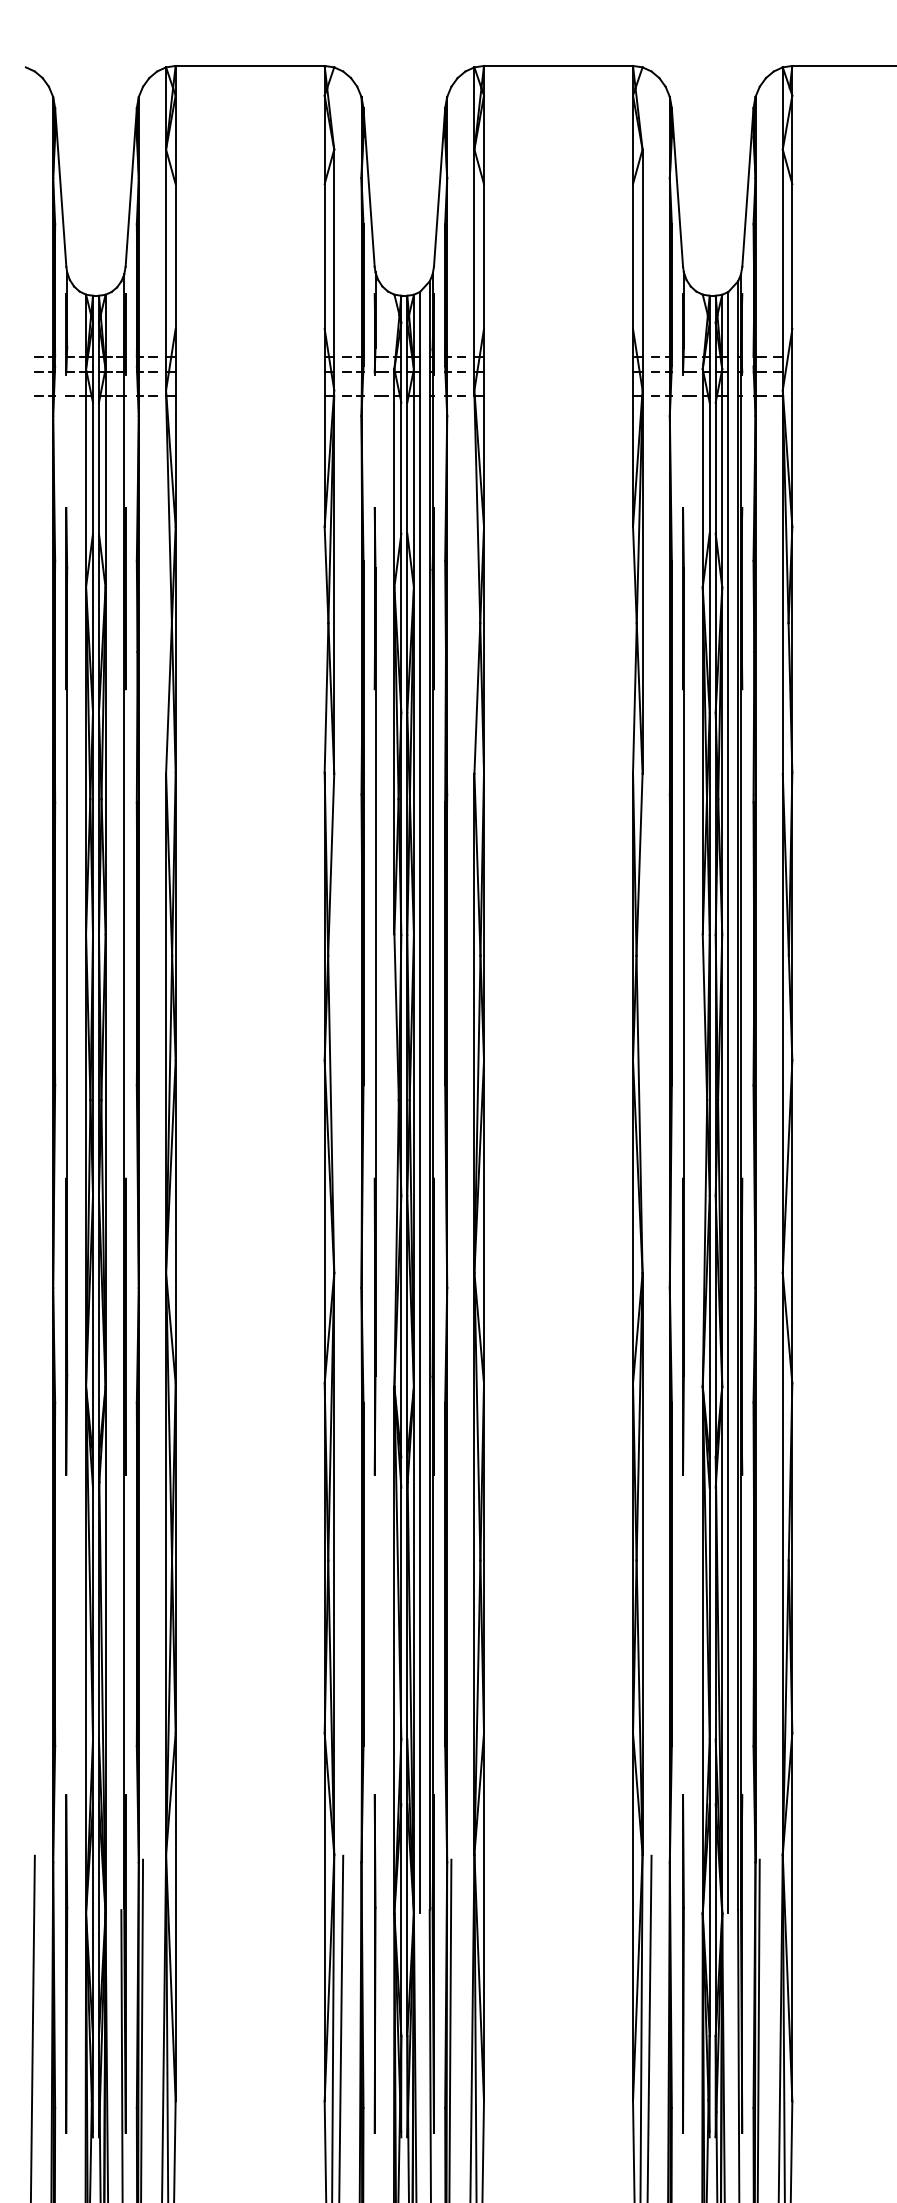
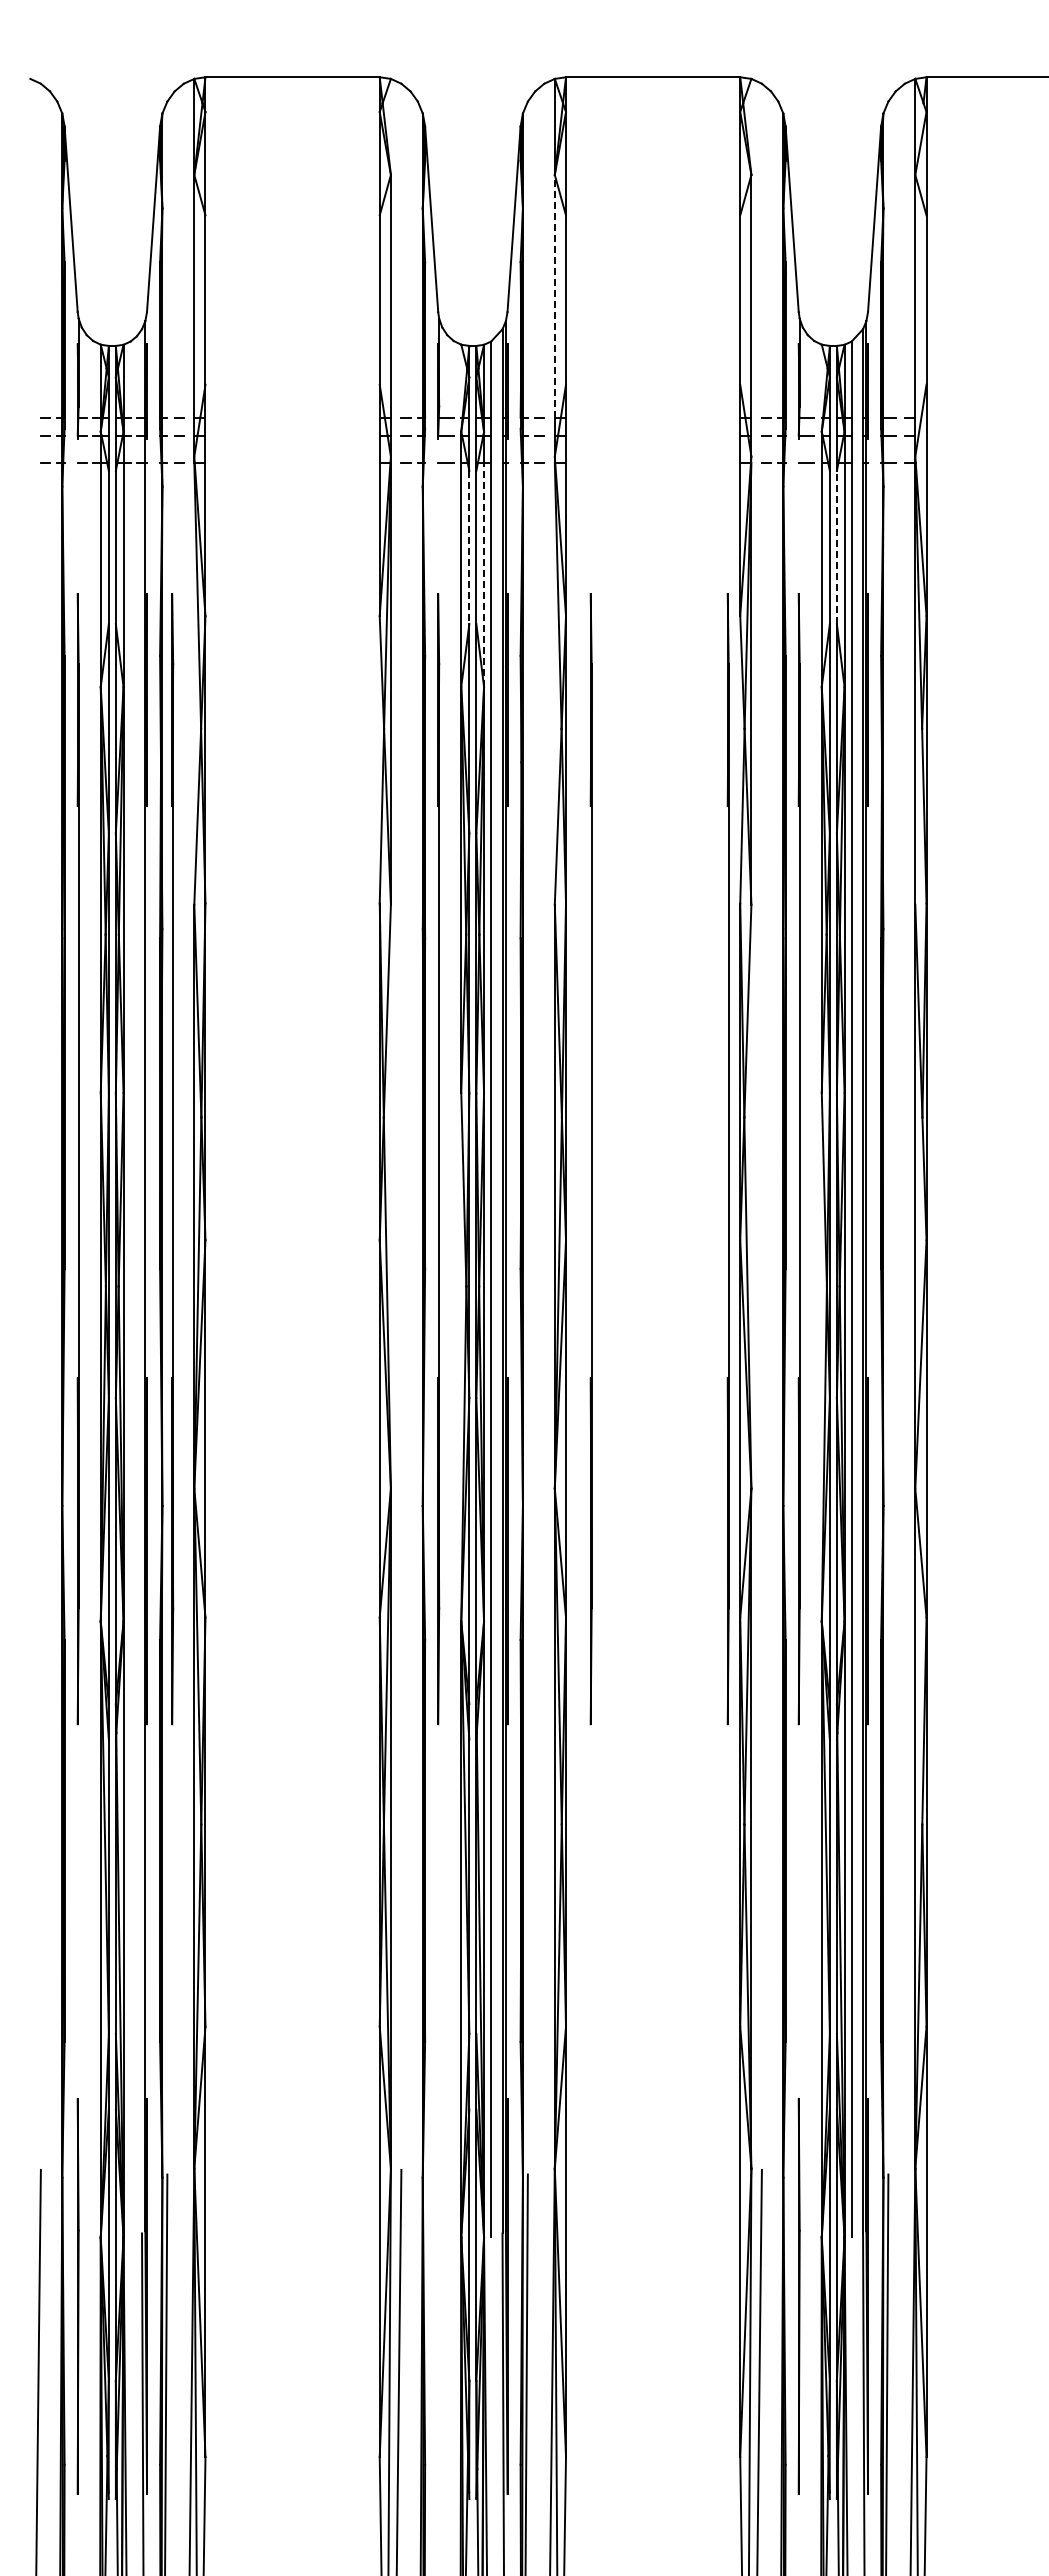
line: (474, 252) -> (554, 295), solid -> dashed
line: (401, 468) -> (469, 547), solid -> dashed
line: (715, 468) -> (836, 547), solid -> dashed
line: (414, 491) -> (484, 574), solid -> dashed
line: (147, 991) -> (172, 1159), added
part: (504, 991) -> (590, 1159), added
part: (622, 991) -> (727, 1159), added
line: (374, 1964) -> (438, 2296), removed

